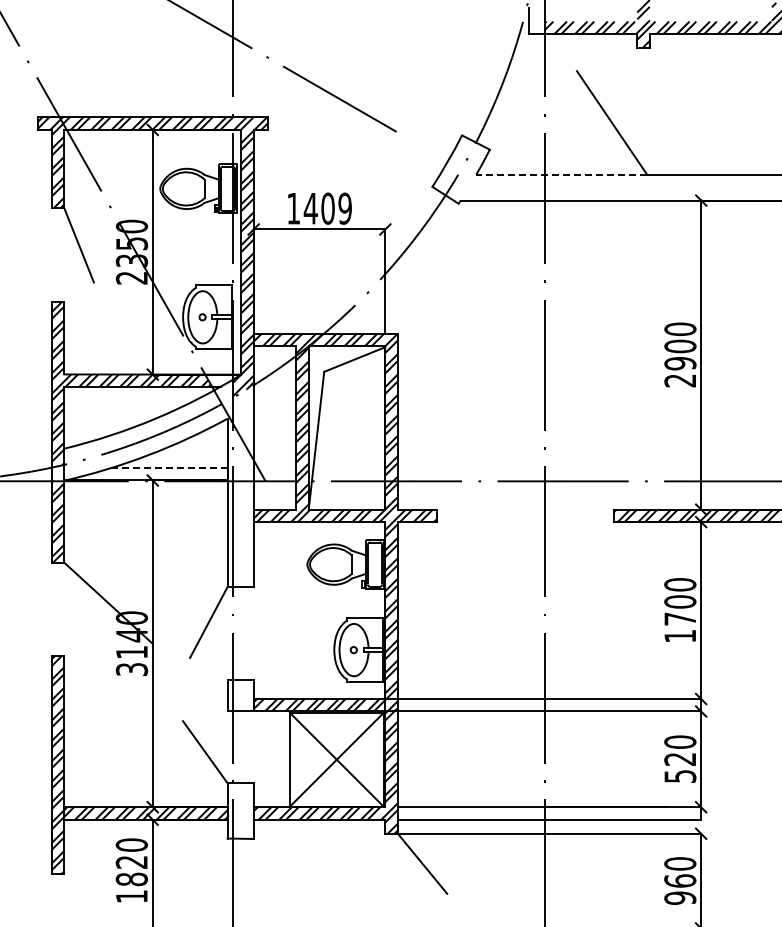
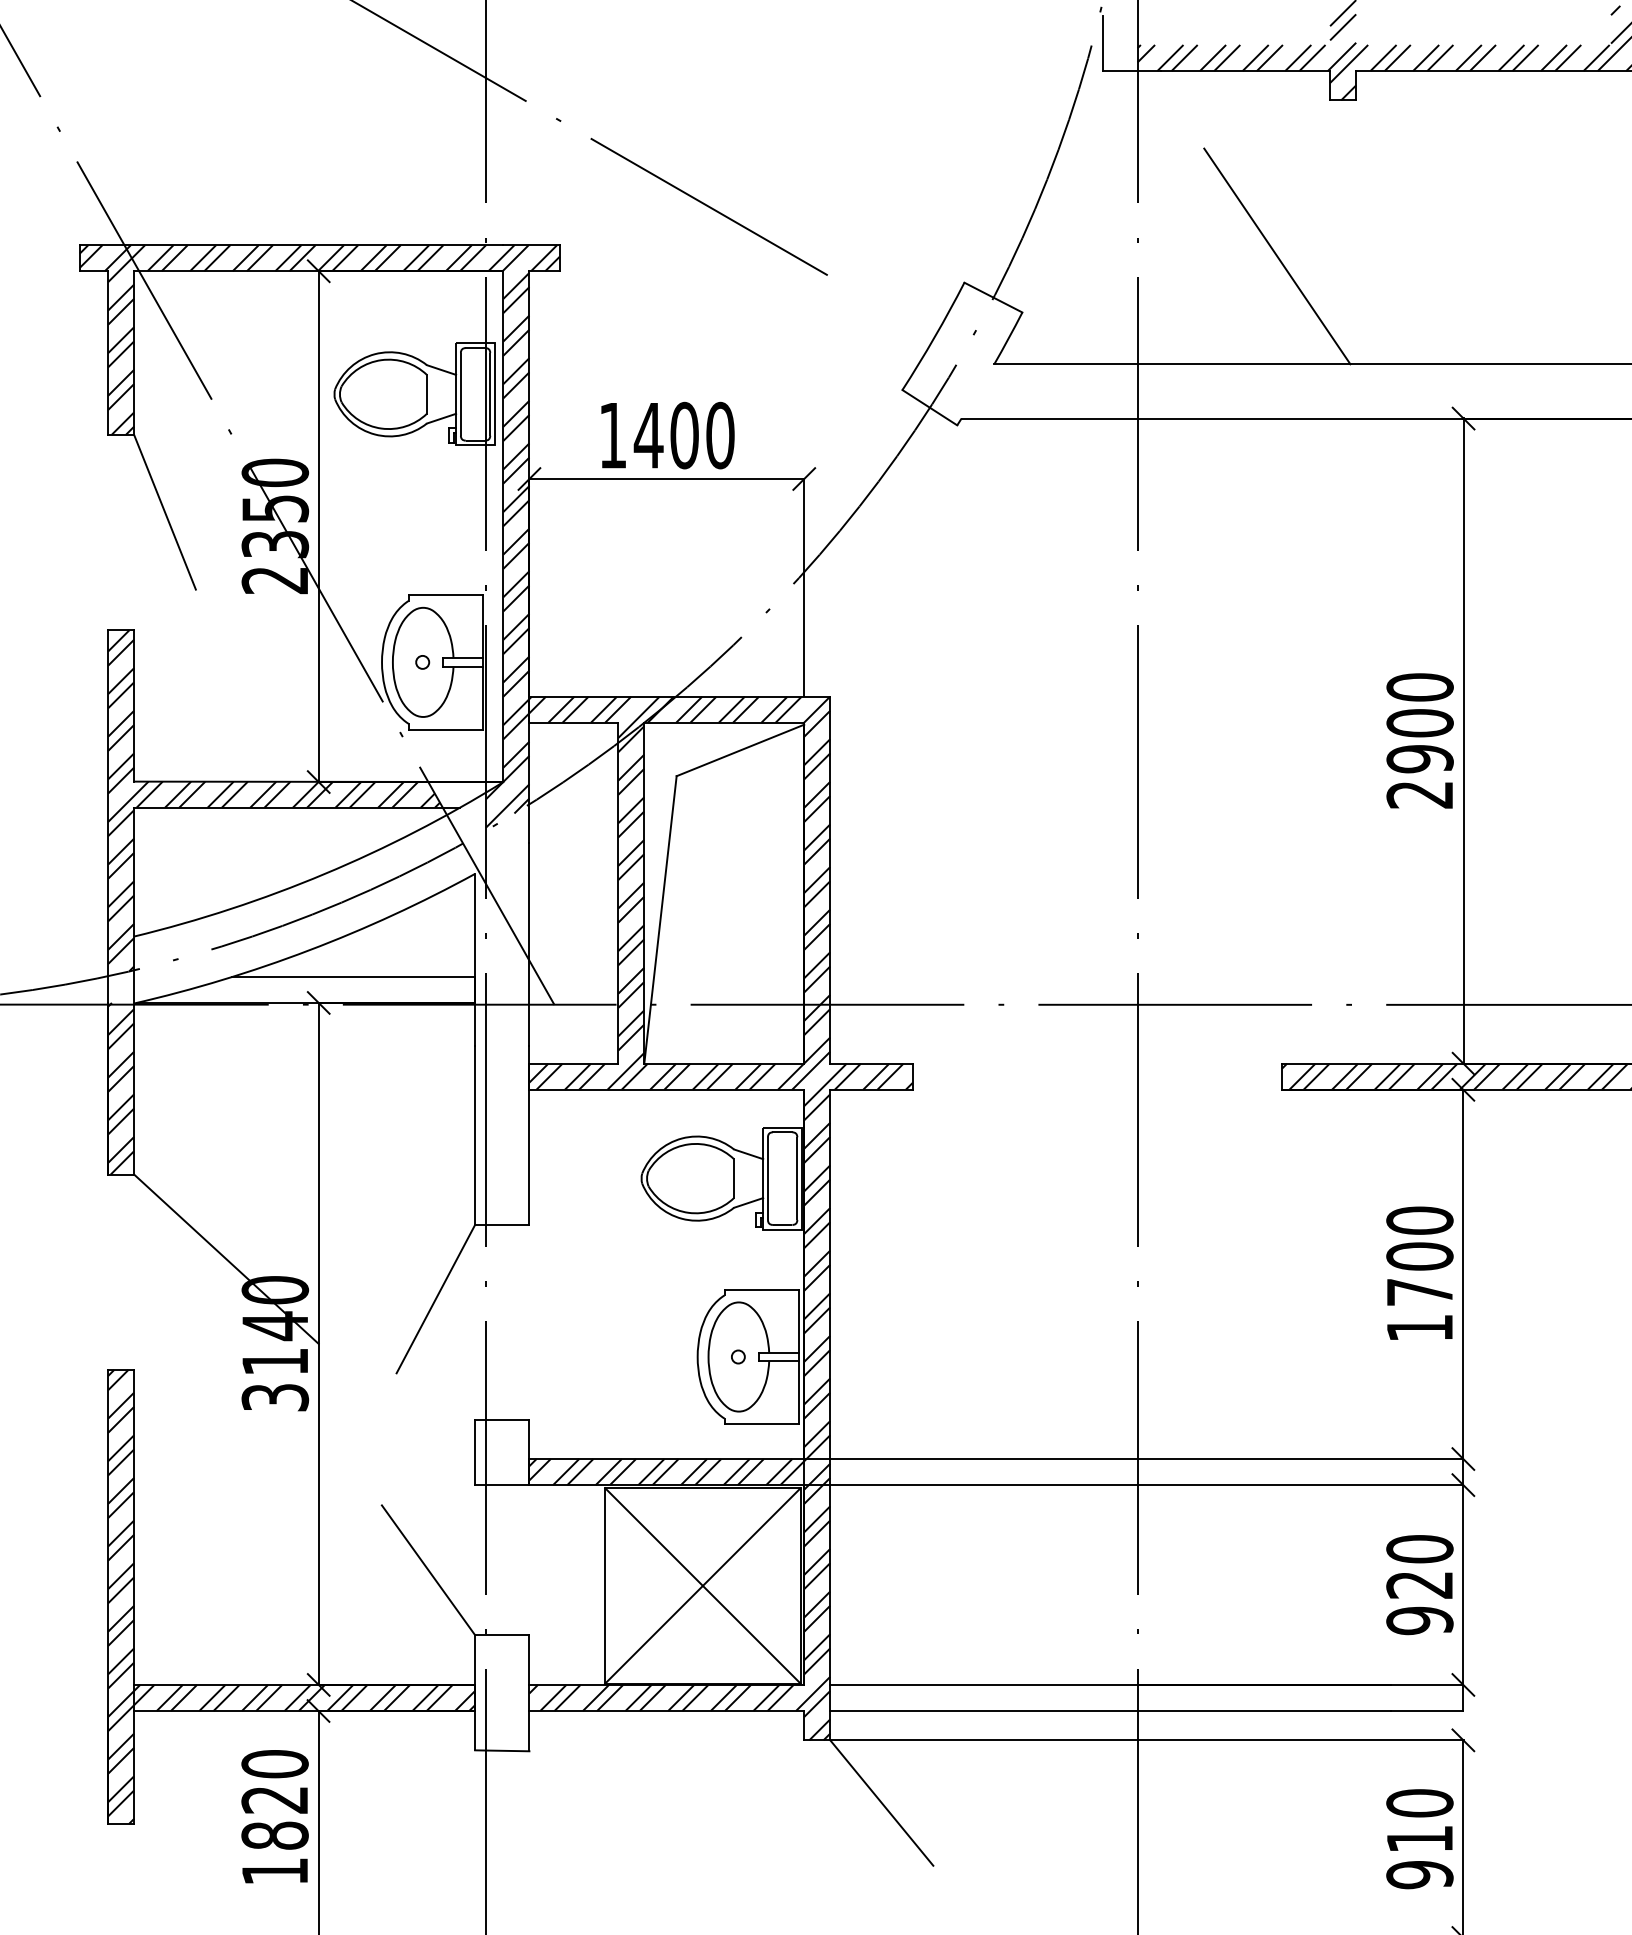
line: (561, 174) -> (1171, 364), dashed -> solid
text: (344, 208) -> (718, 435), 1409 -> 1400
line: (169, 467) -> (353, 975), dashed -> solid
text: (680, 776) -> (1420, 1620), 520 -> 920
text: (680, 880) -> (1420, 1837), 960 -> 910

